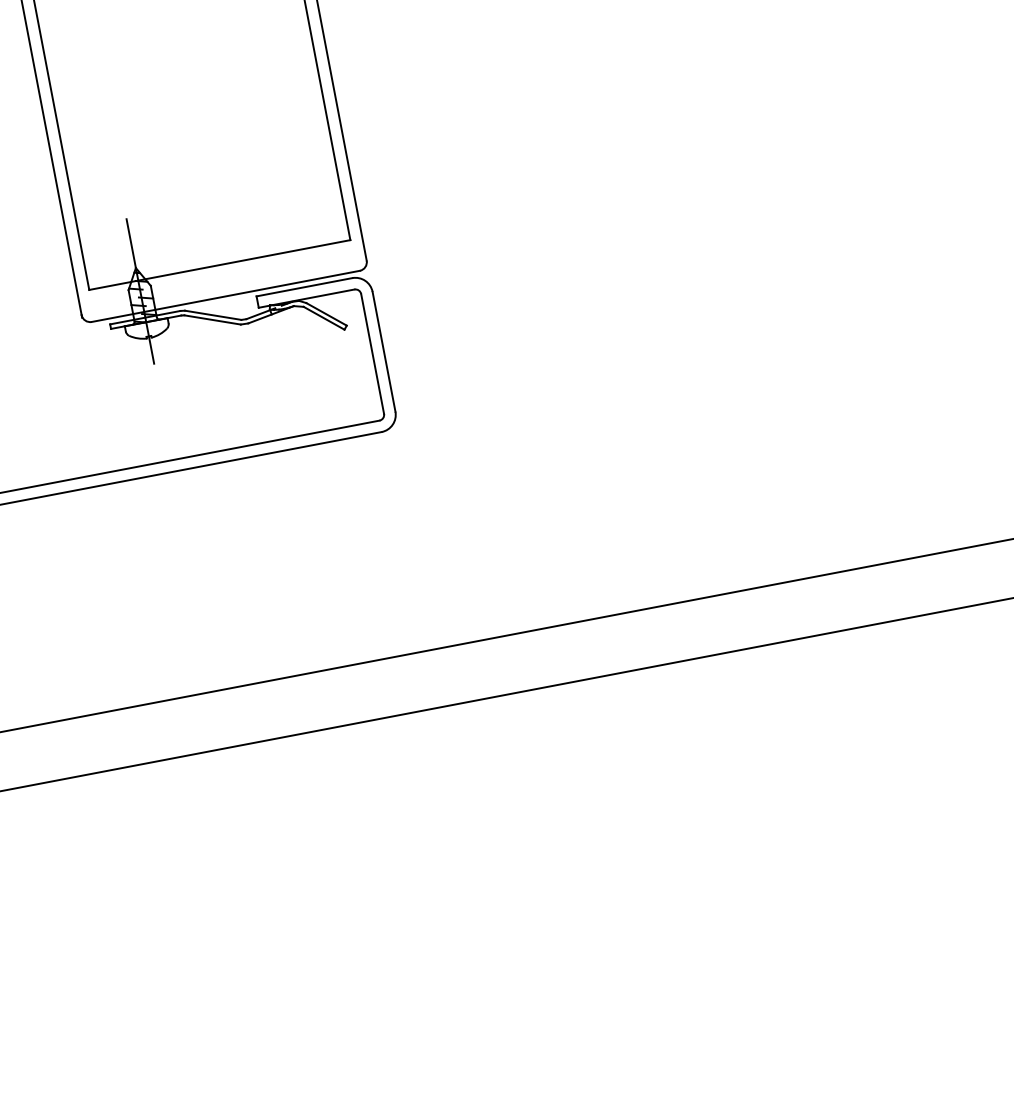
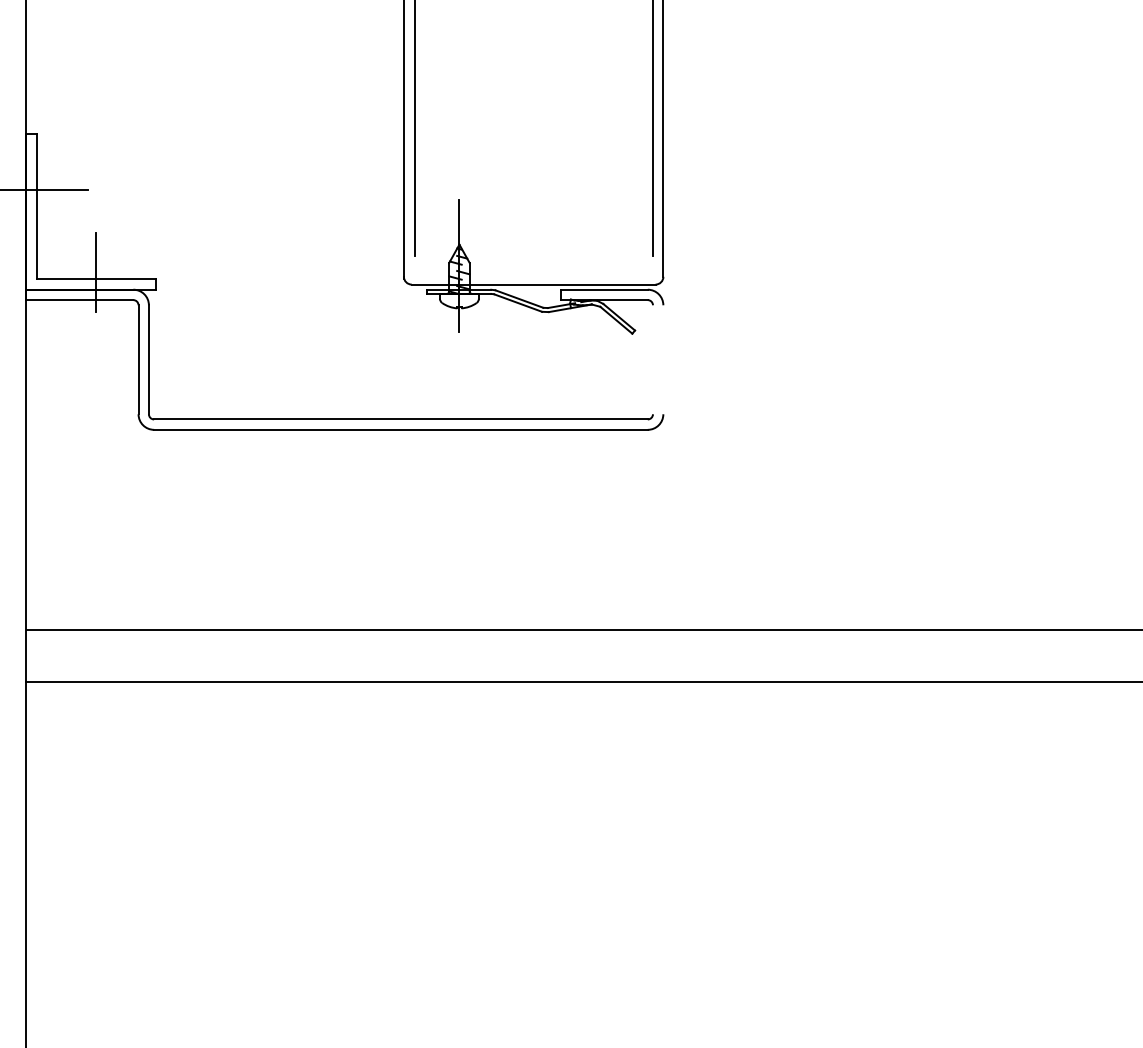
line: (219, 265) -> (533, 256), removed
line: (384, 351) -> (663, 359), removed
line: (372, 353) -> (652, 359), removed

